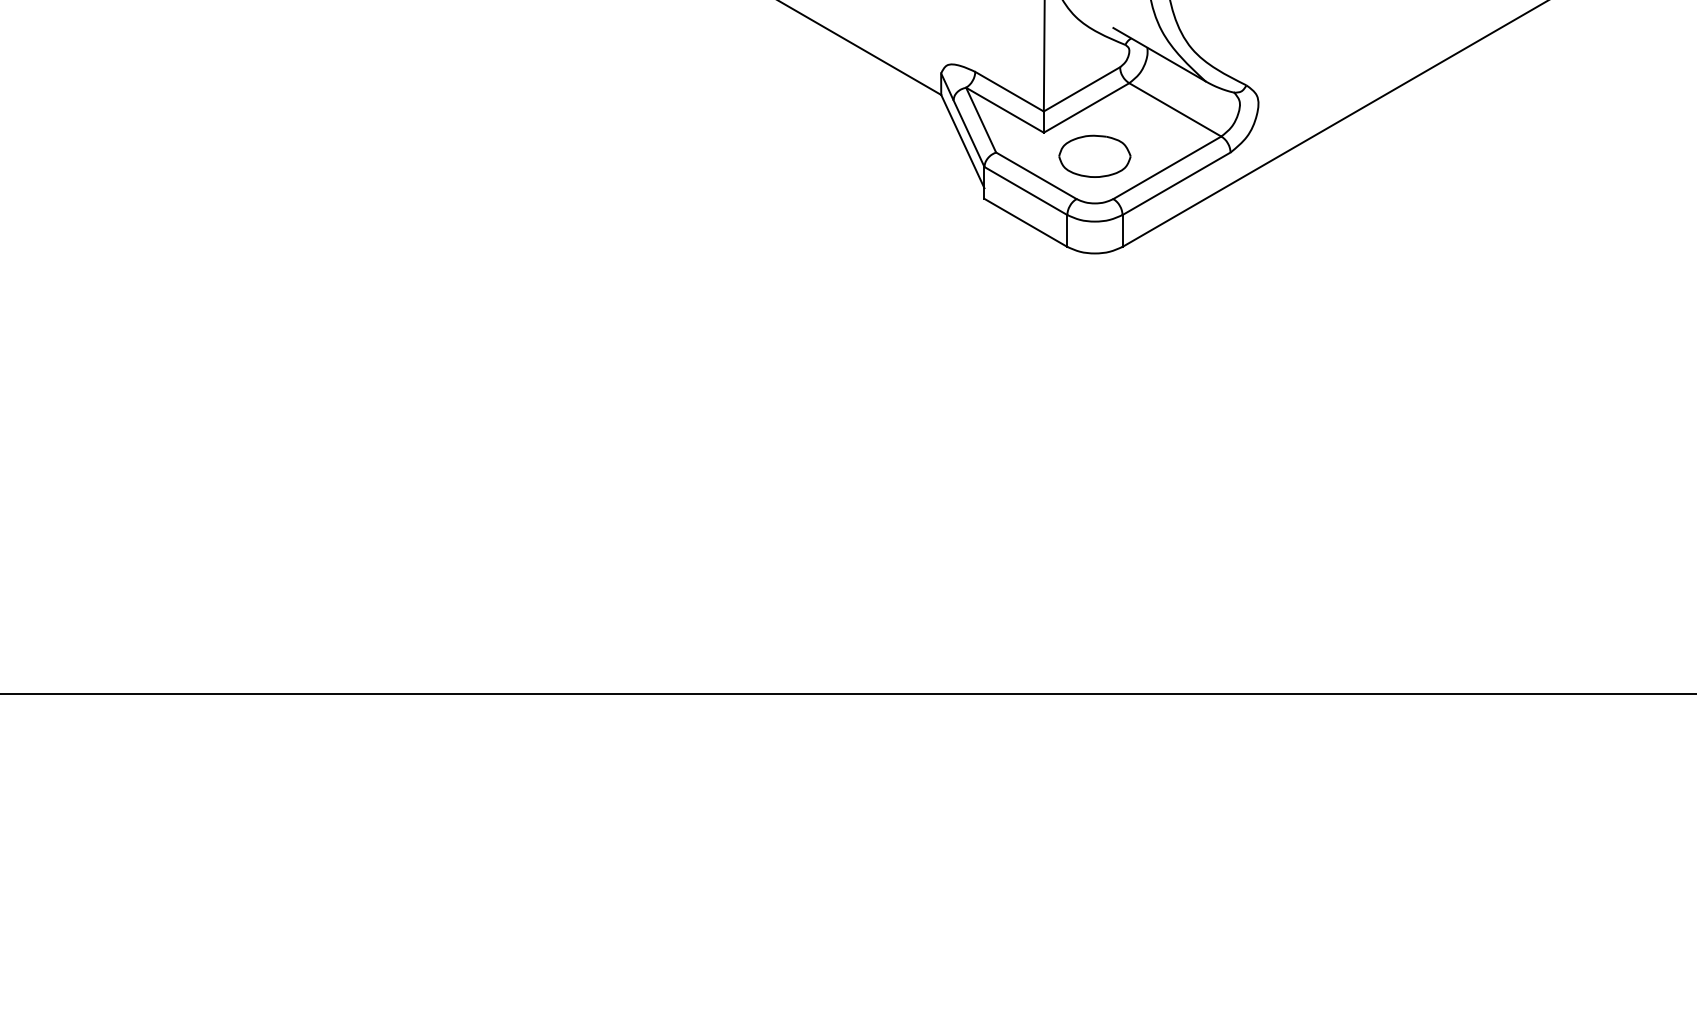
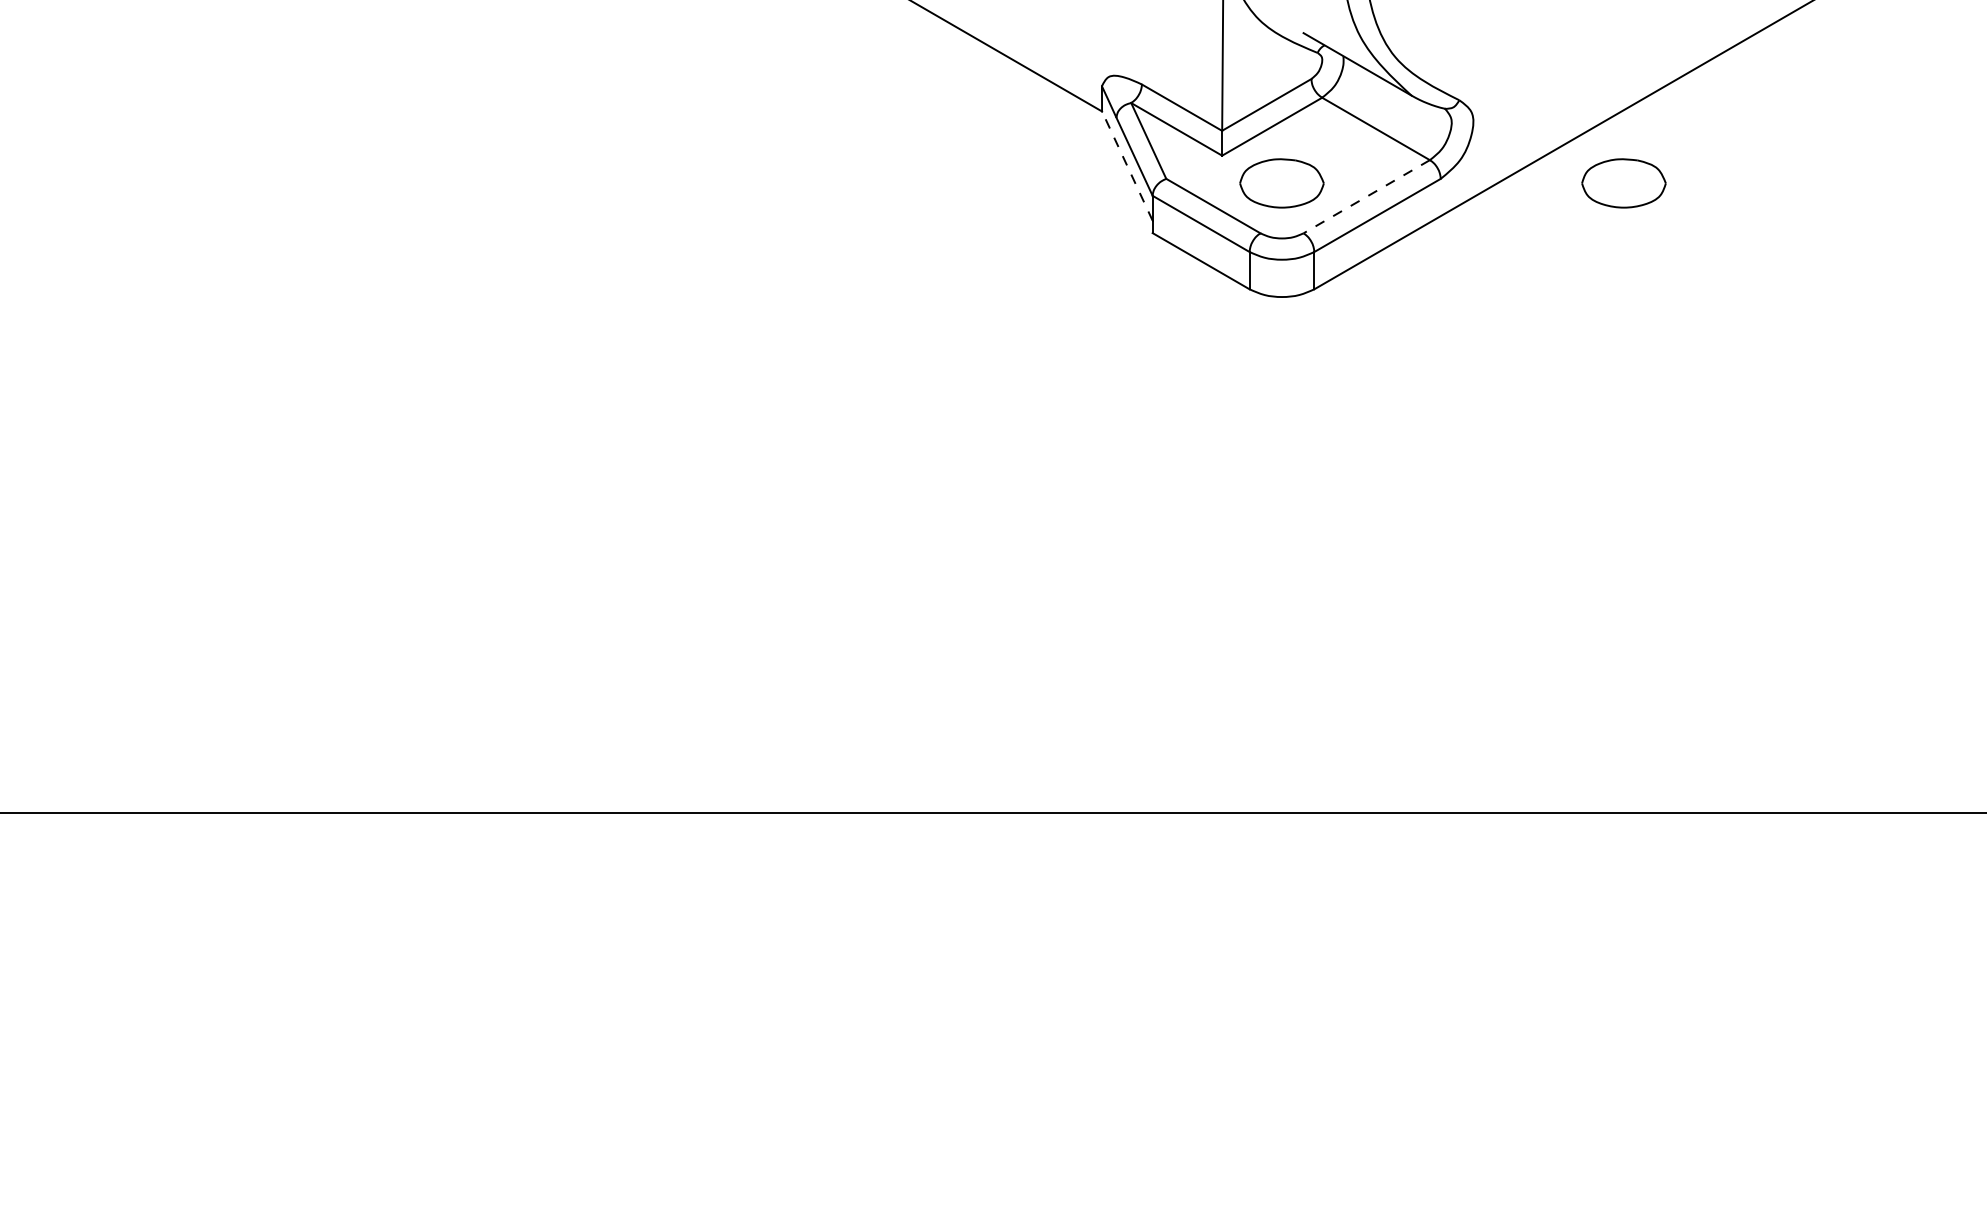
line: (962, 141) -> (1127, 165), solid -> dashed
part: (1386, 156) -> (1623, 183), added
line: (1167, 167) -> (1366, 196), solid -> dashed

